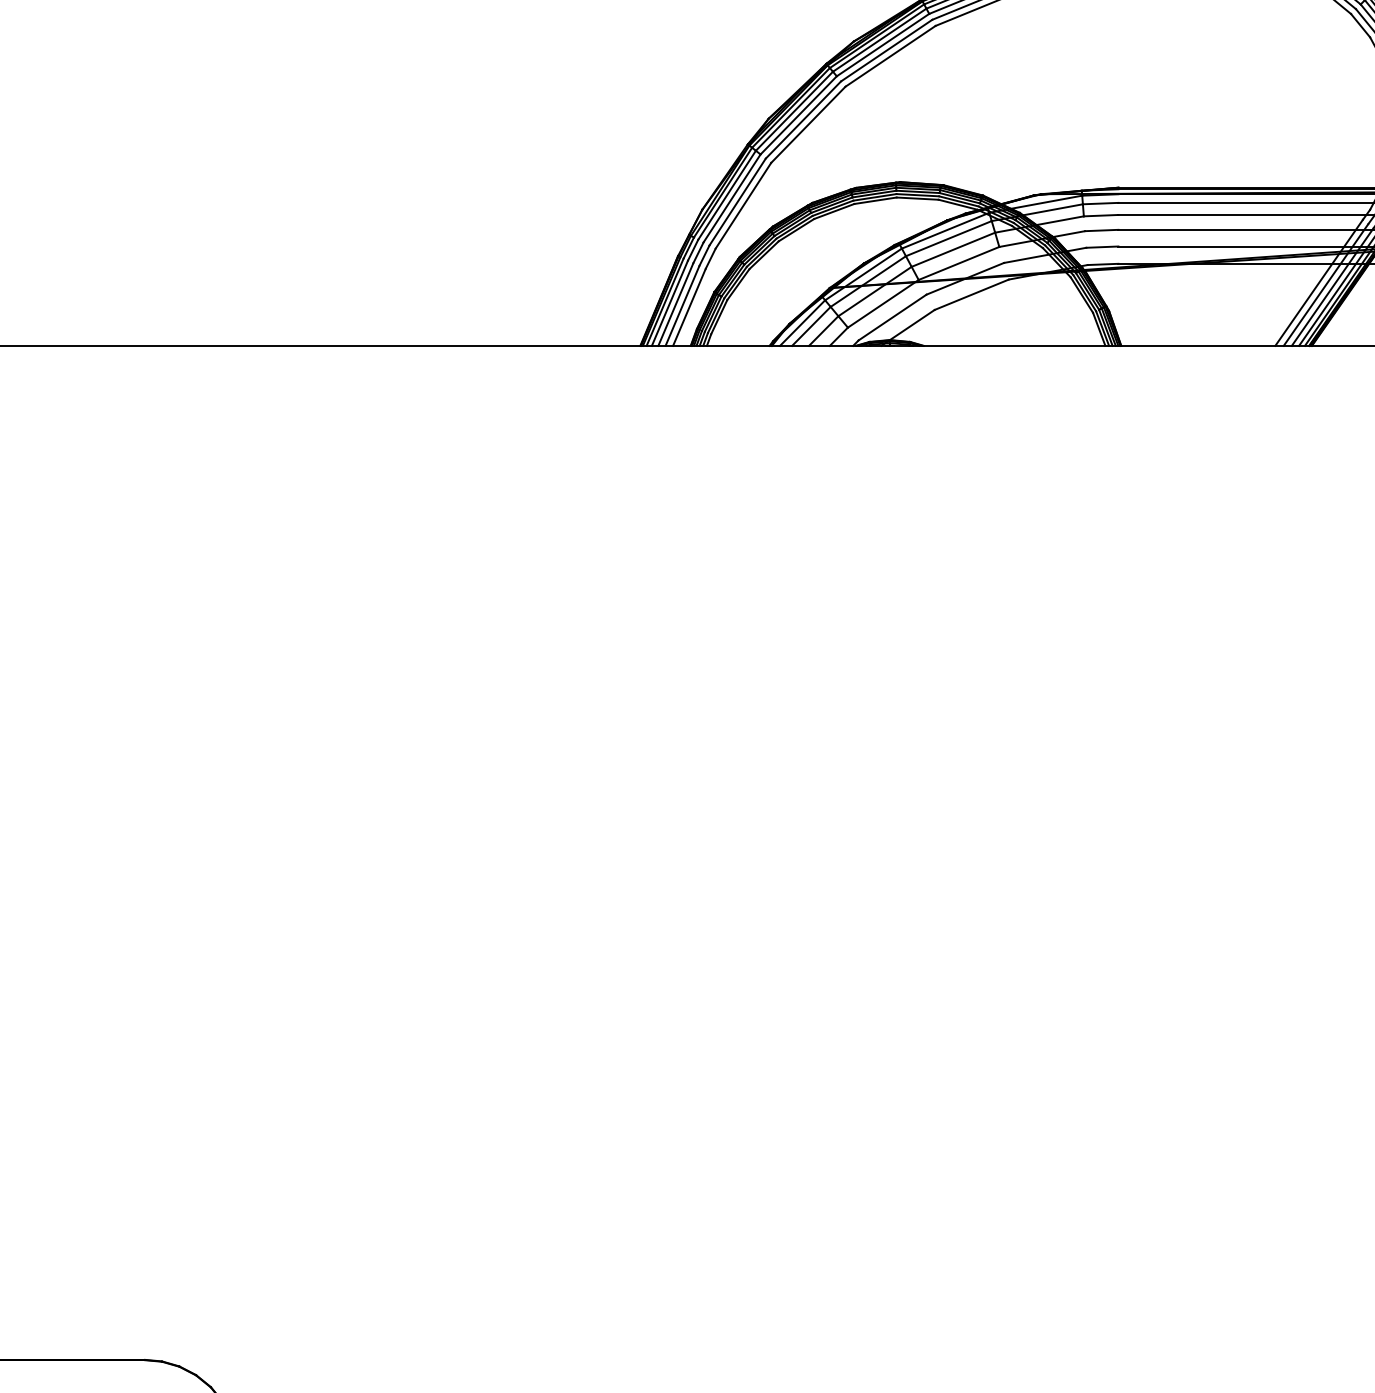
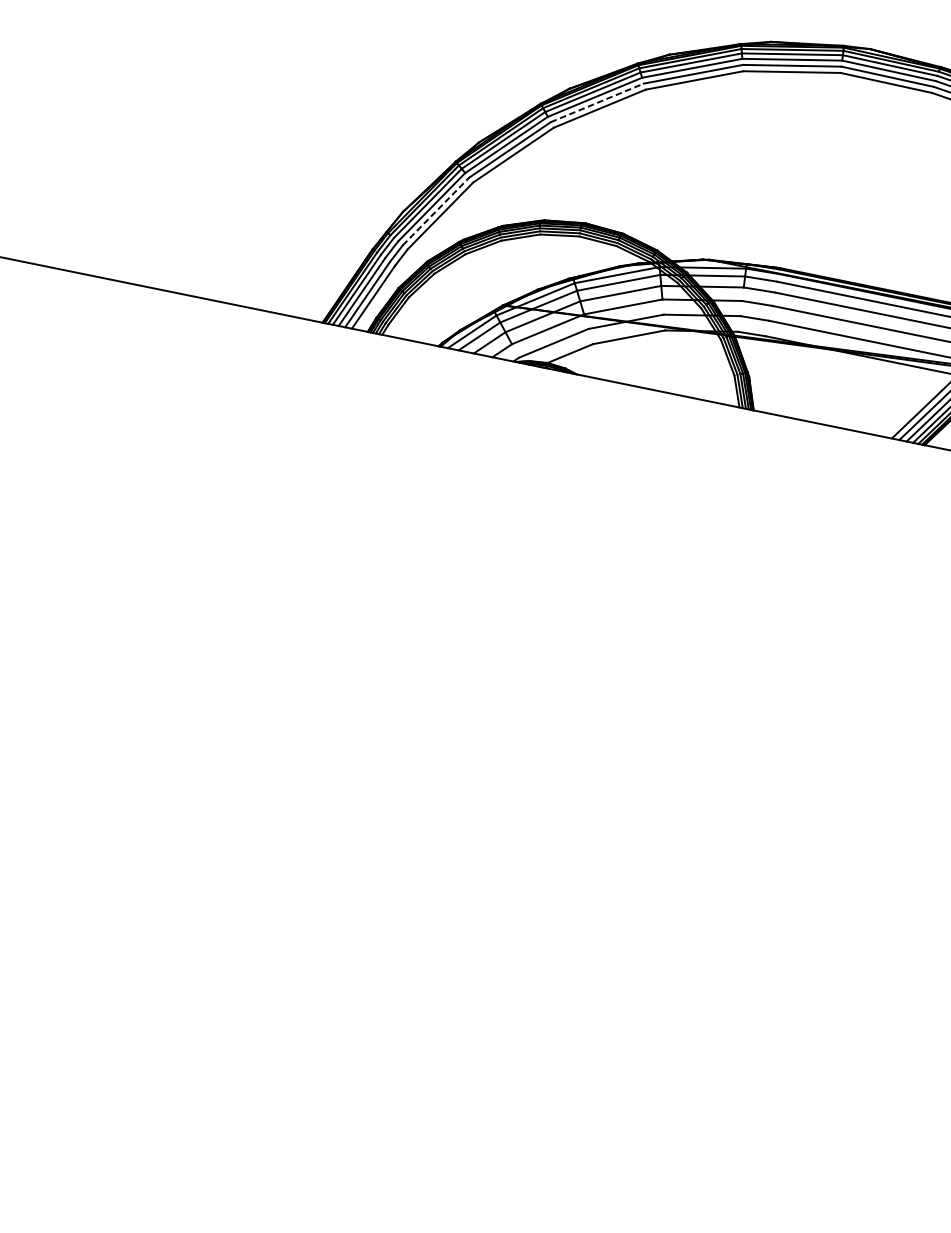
line: (887, 50) -> (598, 102), solid -> dashed
line: (737, 202) -> (435, 211), solid -> dashed

